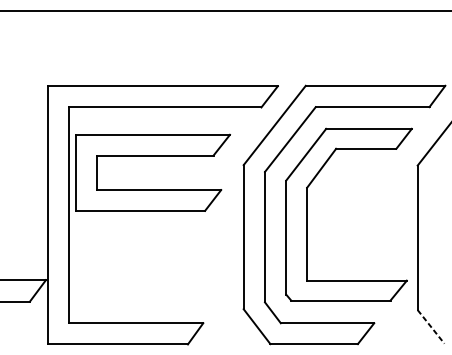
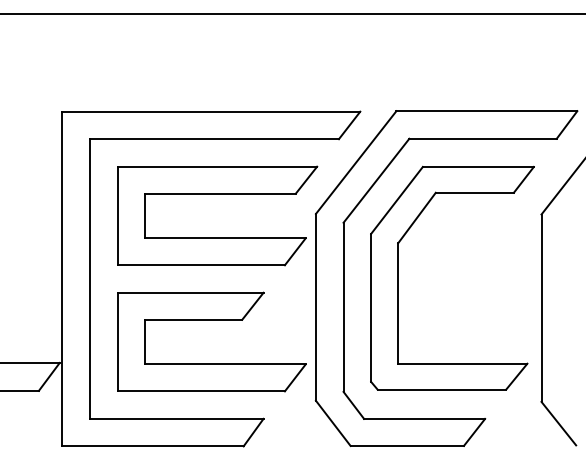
part: (153, 156) -> (217, 194), moved
part: (163, 247) -> (211, 320), added
line: (430, 326) -> (558, 423), dashed -> solid

